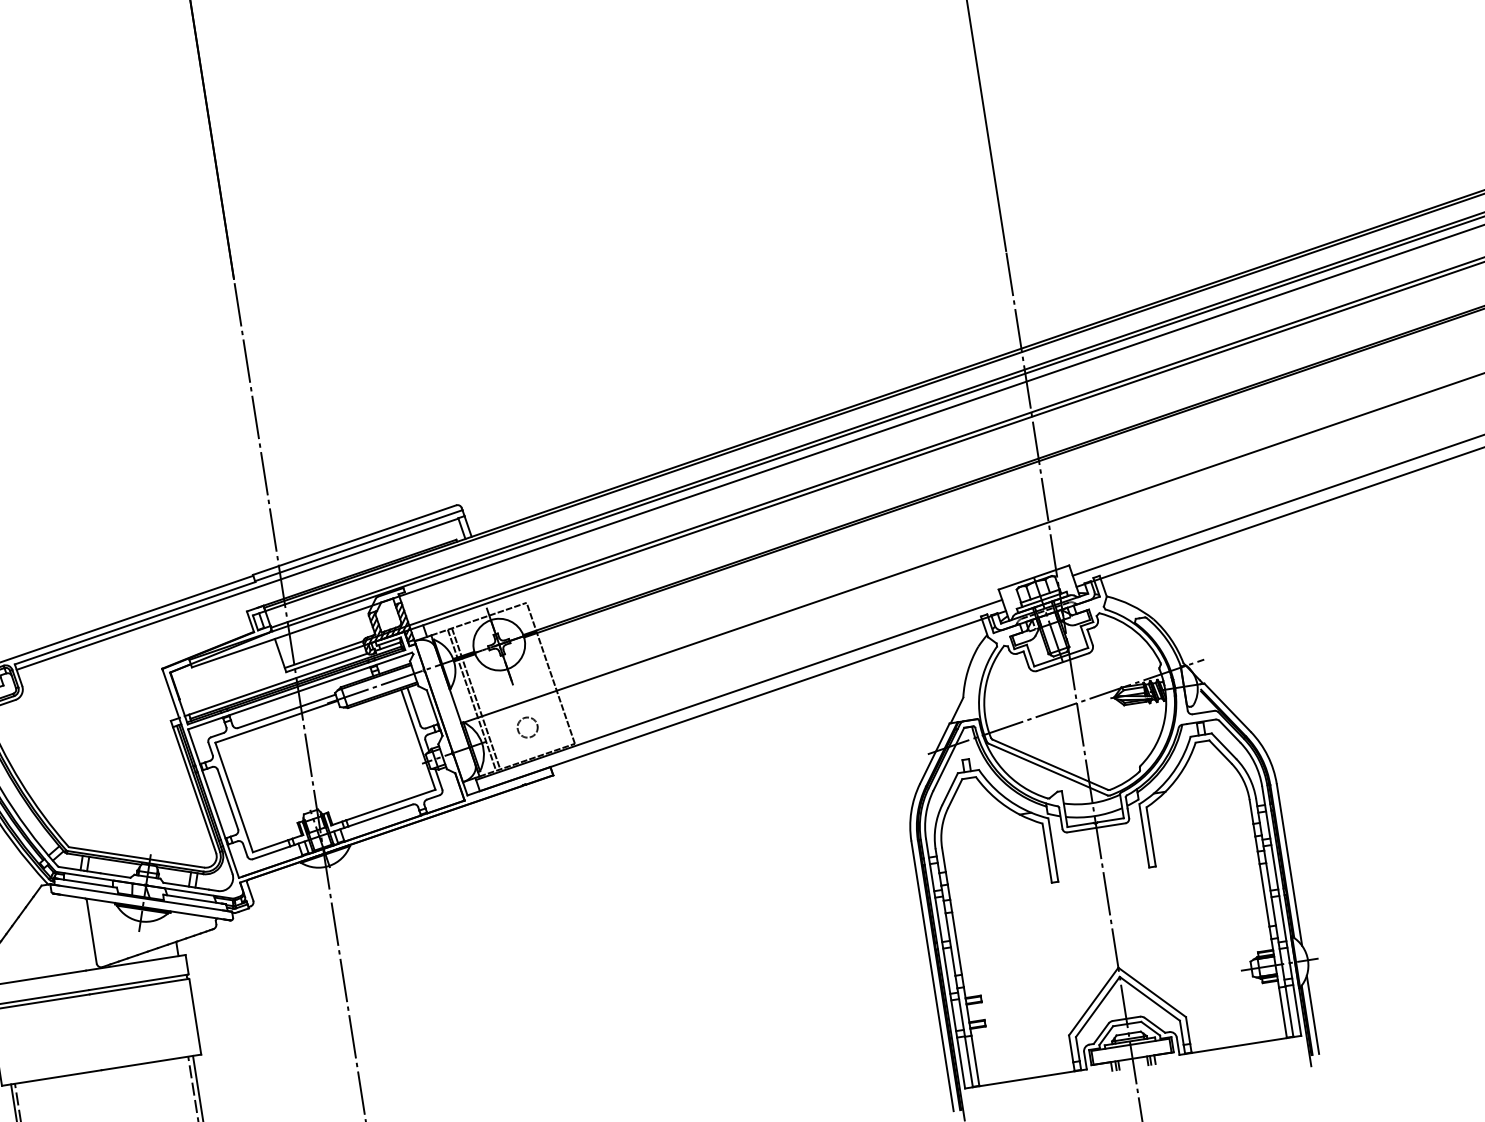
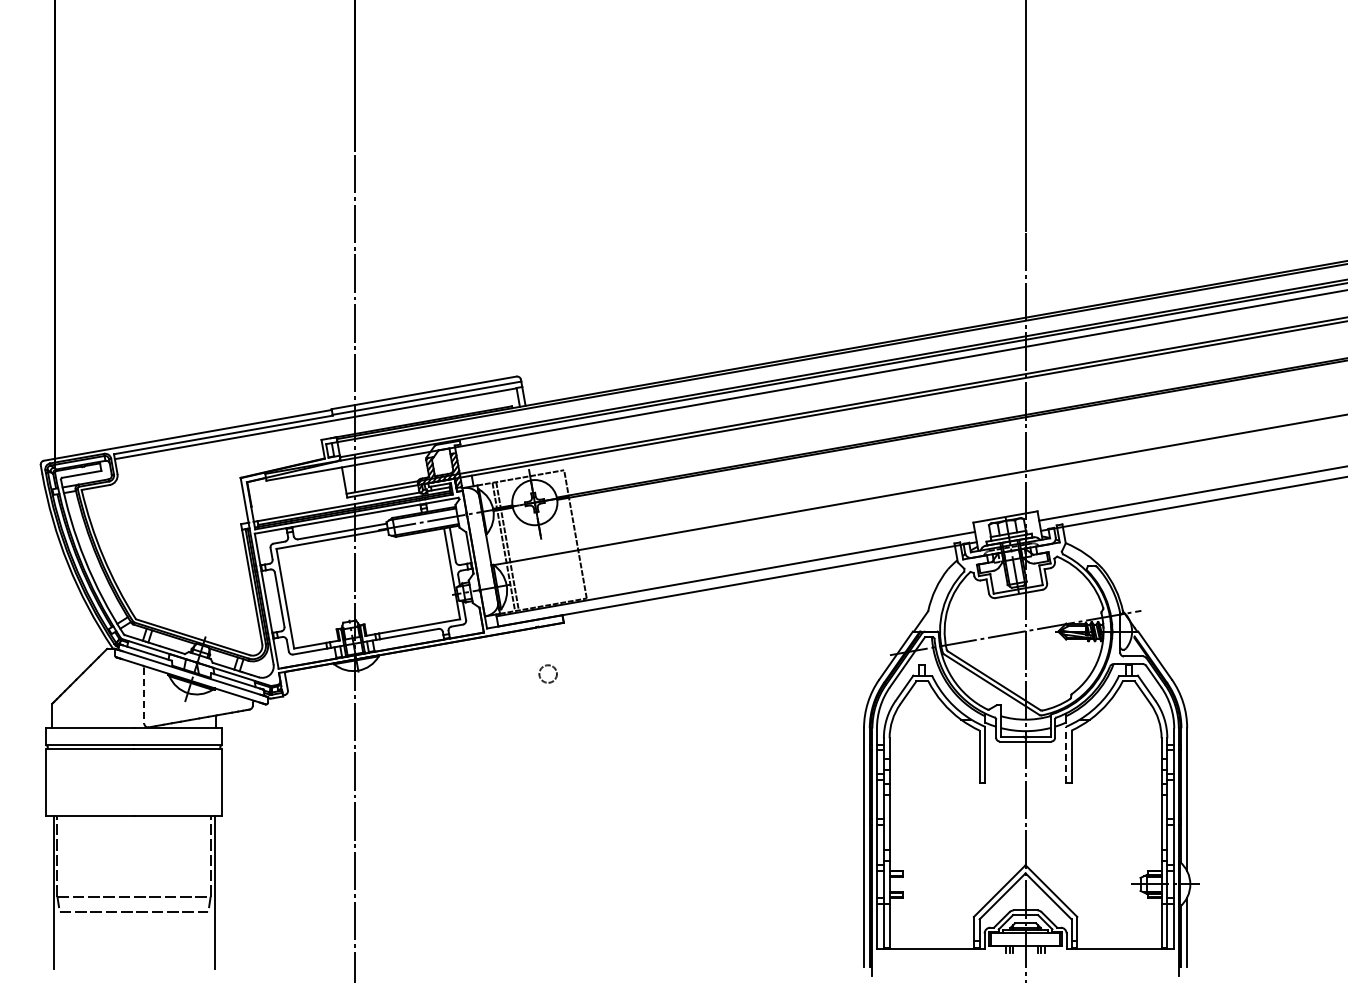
circle: (526, 727) -> (547, 673), moved
line: (1143, 835) -> (1065, 754), solid -> dashed
line: (92, 932) -> (144, 696), solid -> dashed

